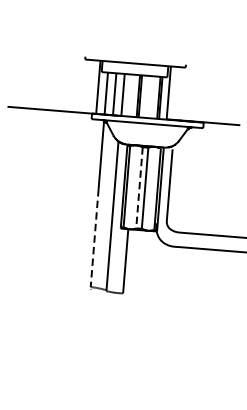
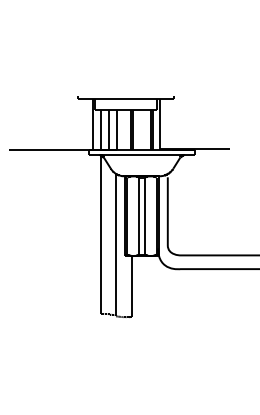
line: (139, 188) -> (139, 216), dashed -> solid
line: (94, 238) -> (100, 267), dashed -> solid

